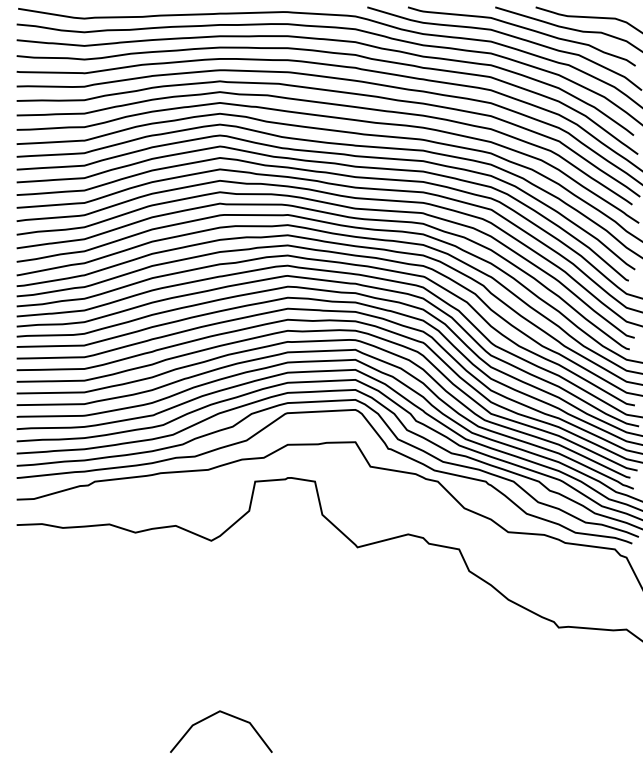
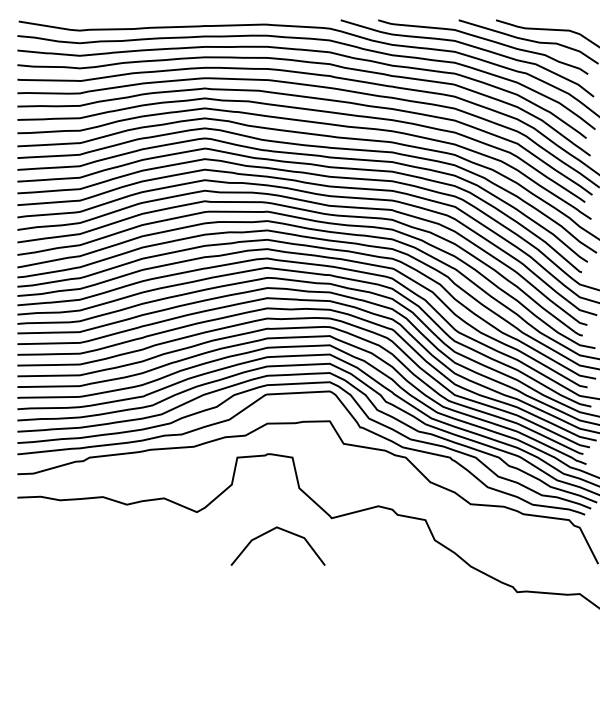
line: (214, 715) -> (271, 531), moved

